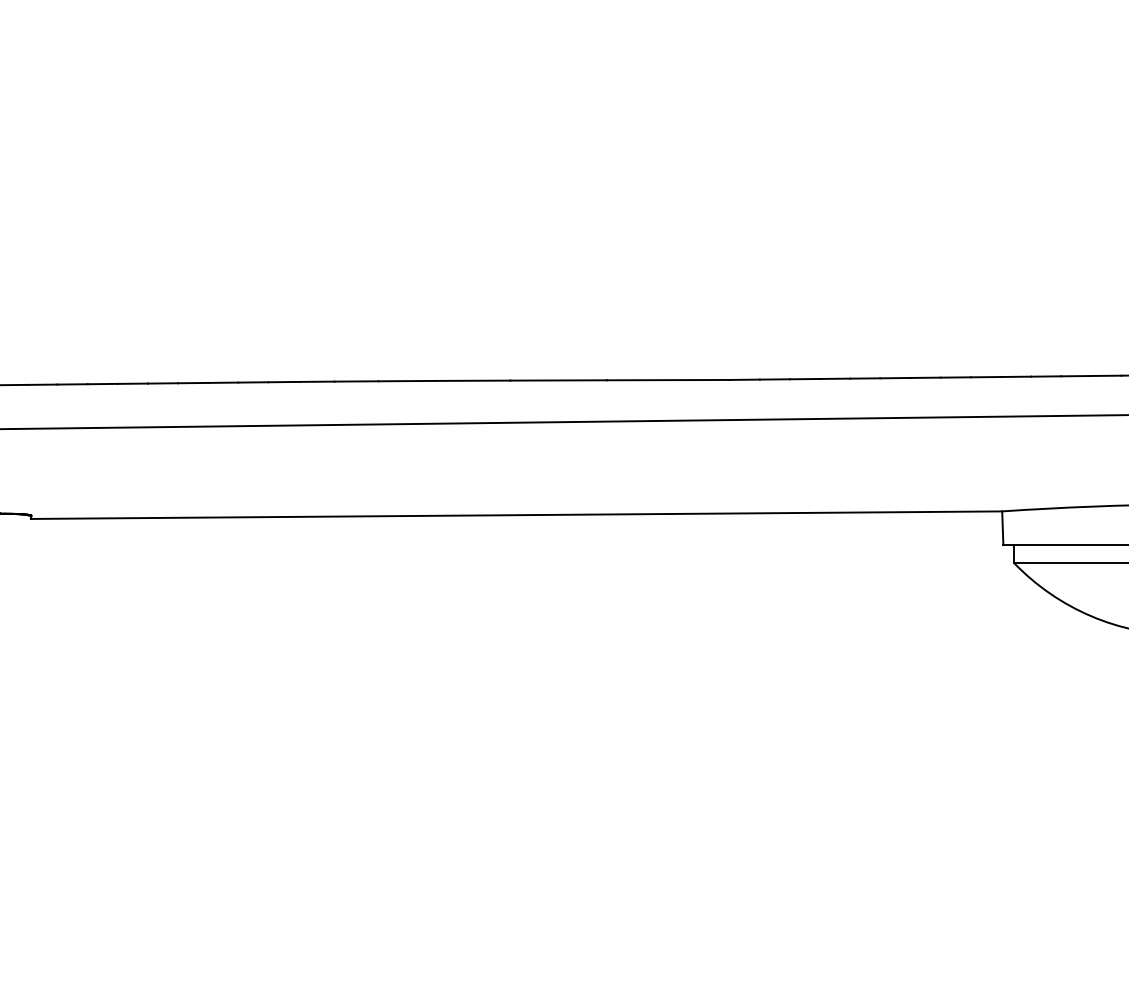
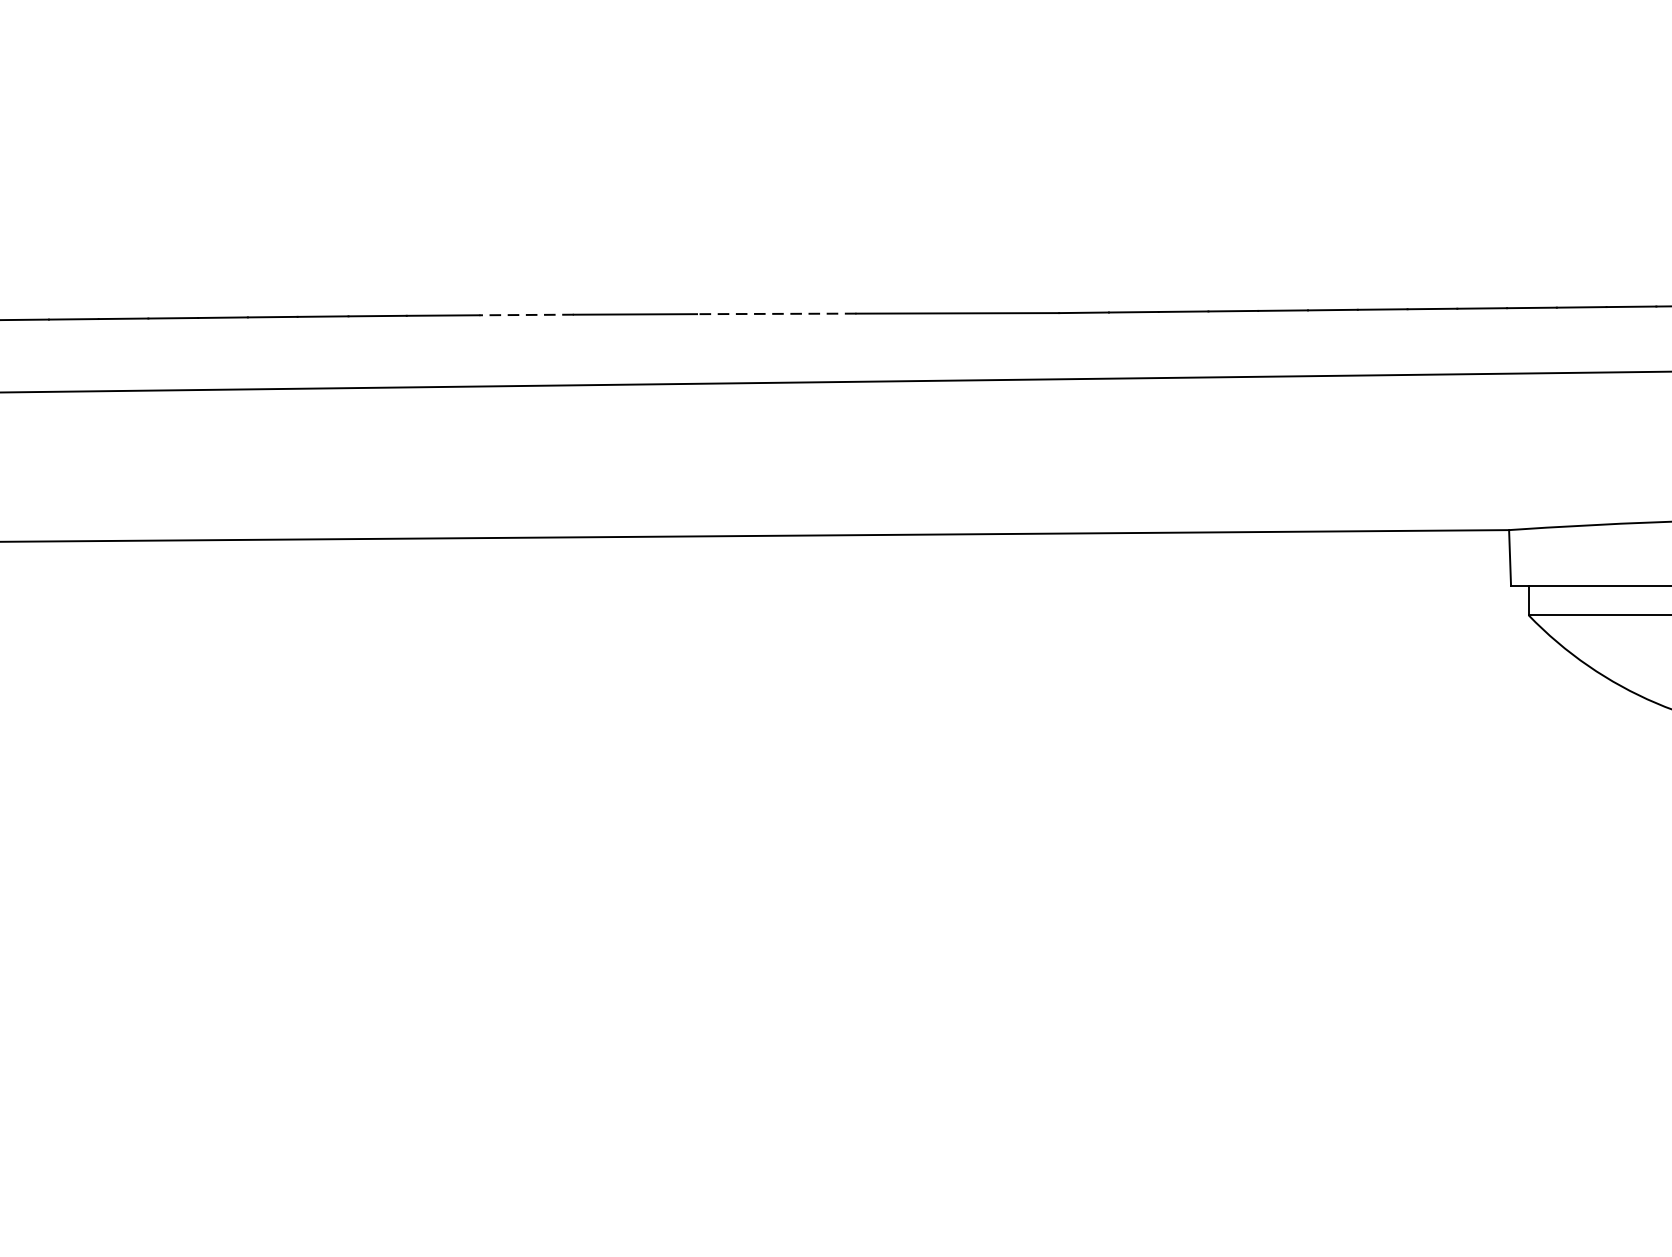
line: (558, 380) -> (776, 313), solid -> dashed
line: (407, 381) -> (527, 315), solid -> dashed

